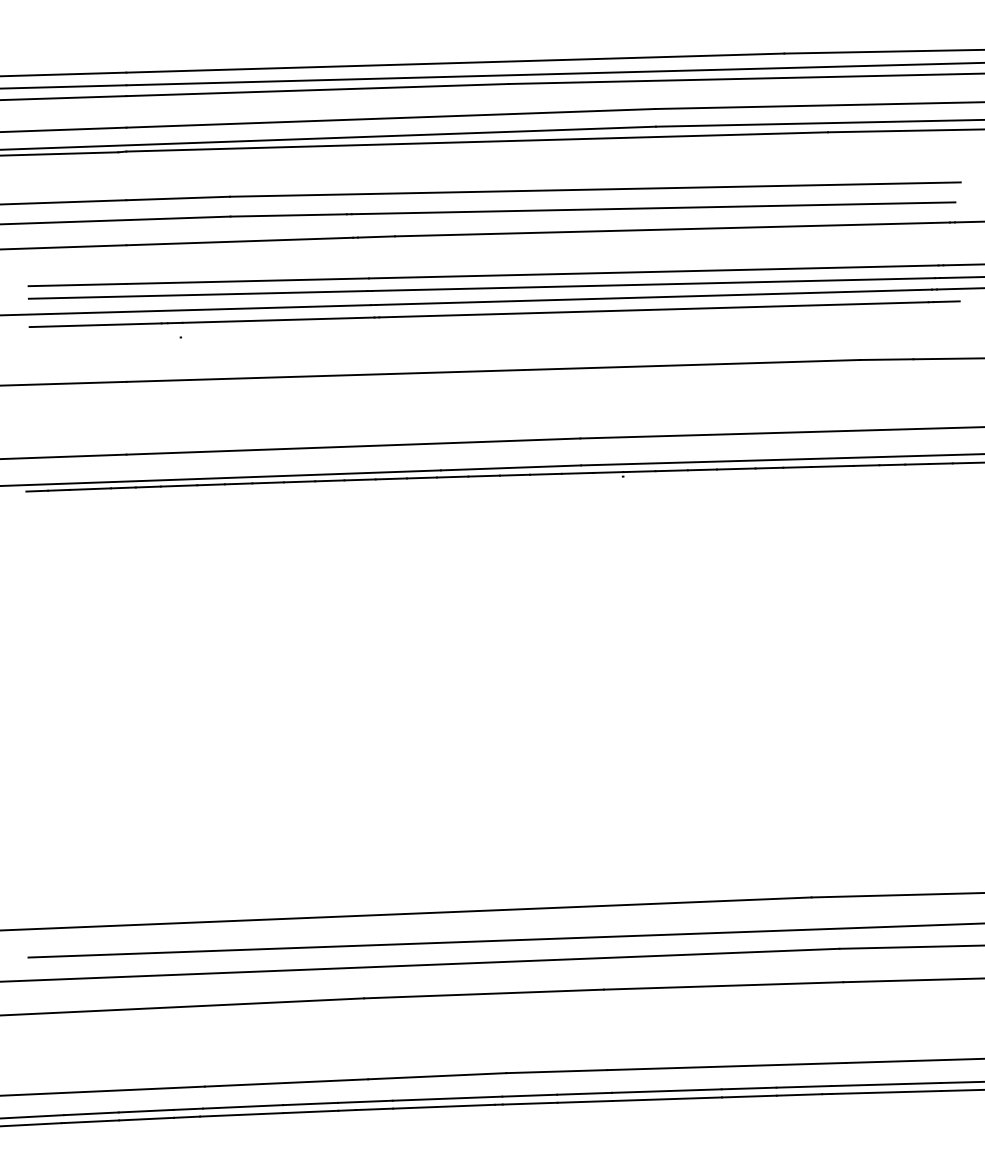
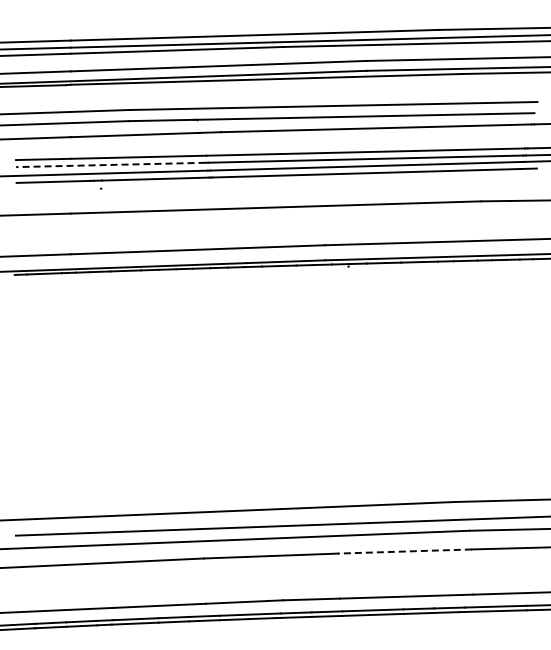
line: (197, 294) -> (110, 164), solid -> dashed
line: (723, 985) -> (404, 551), solid -> dashed

